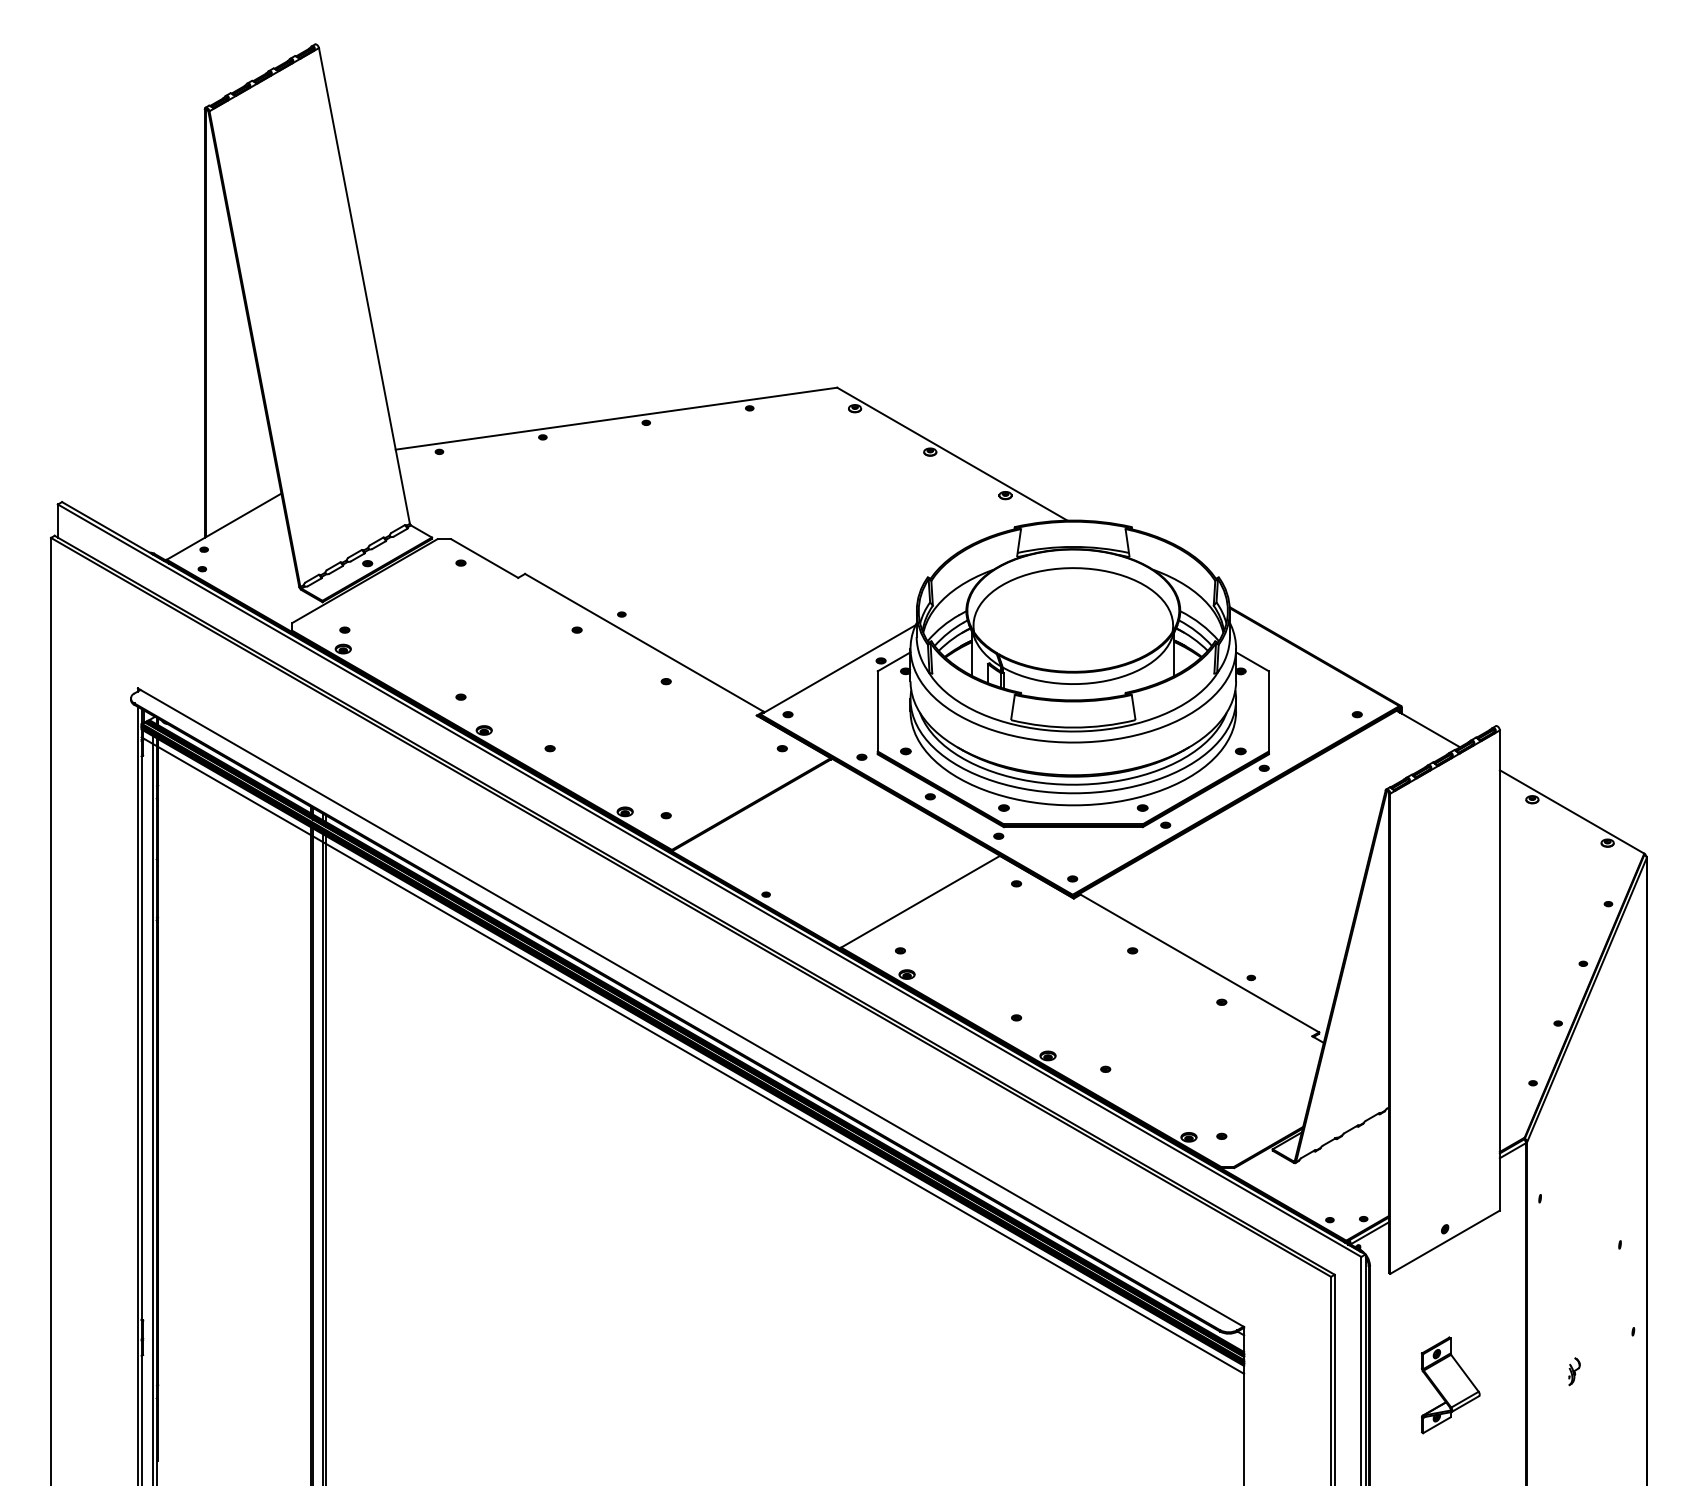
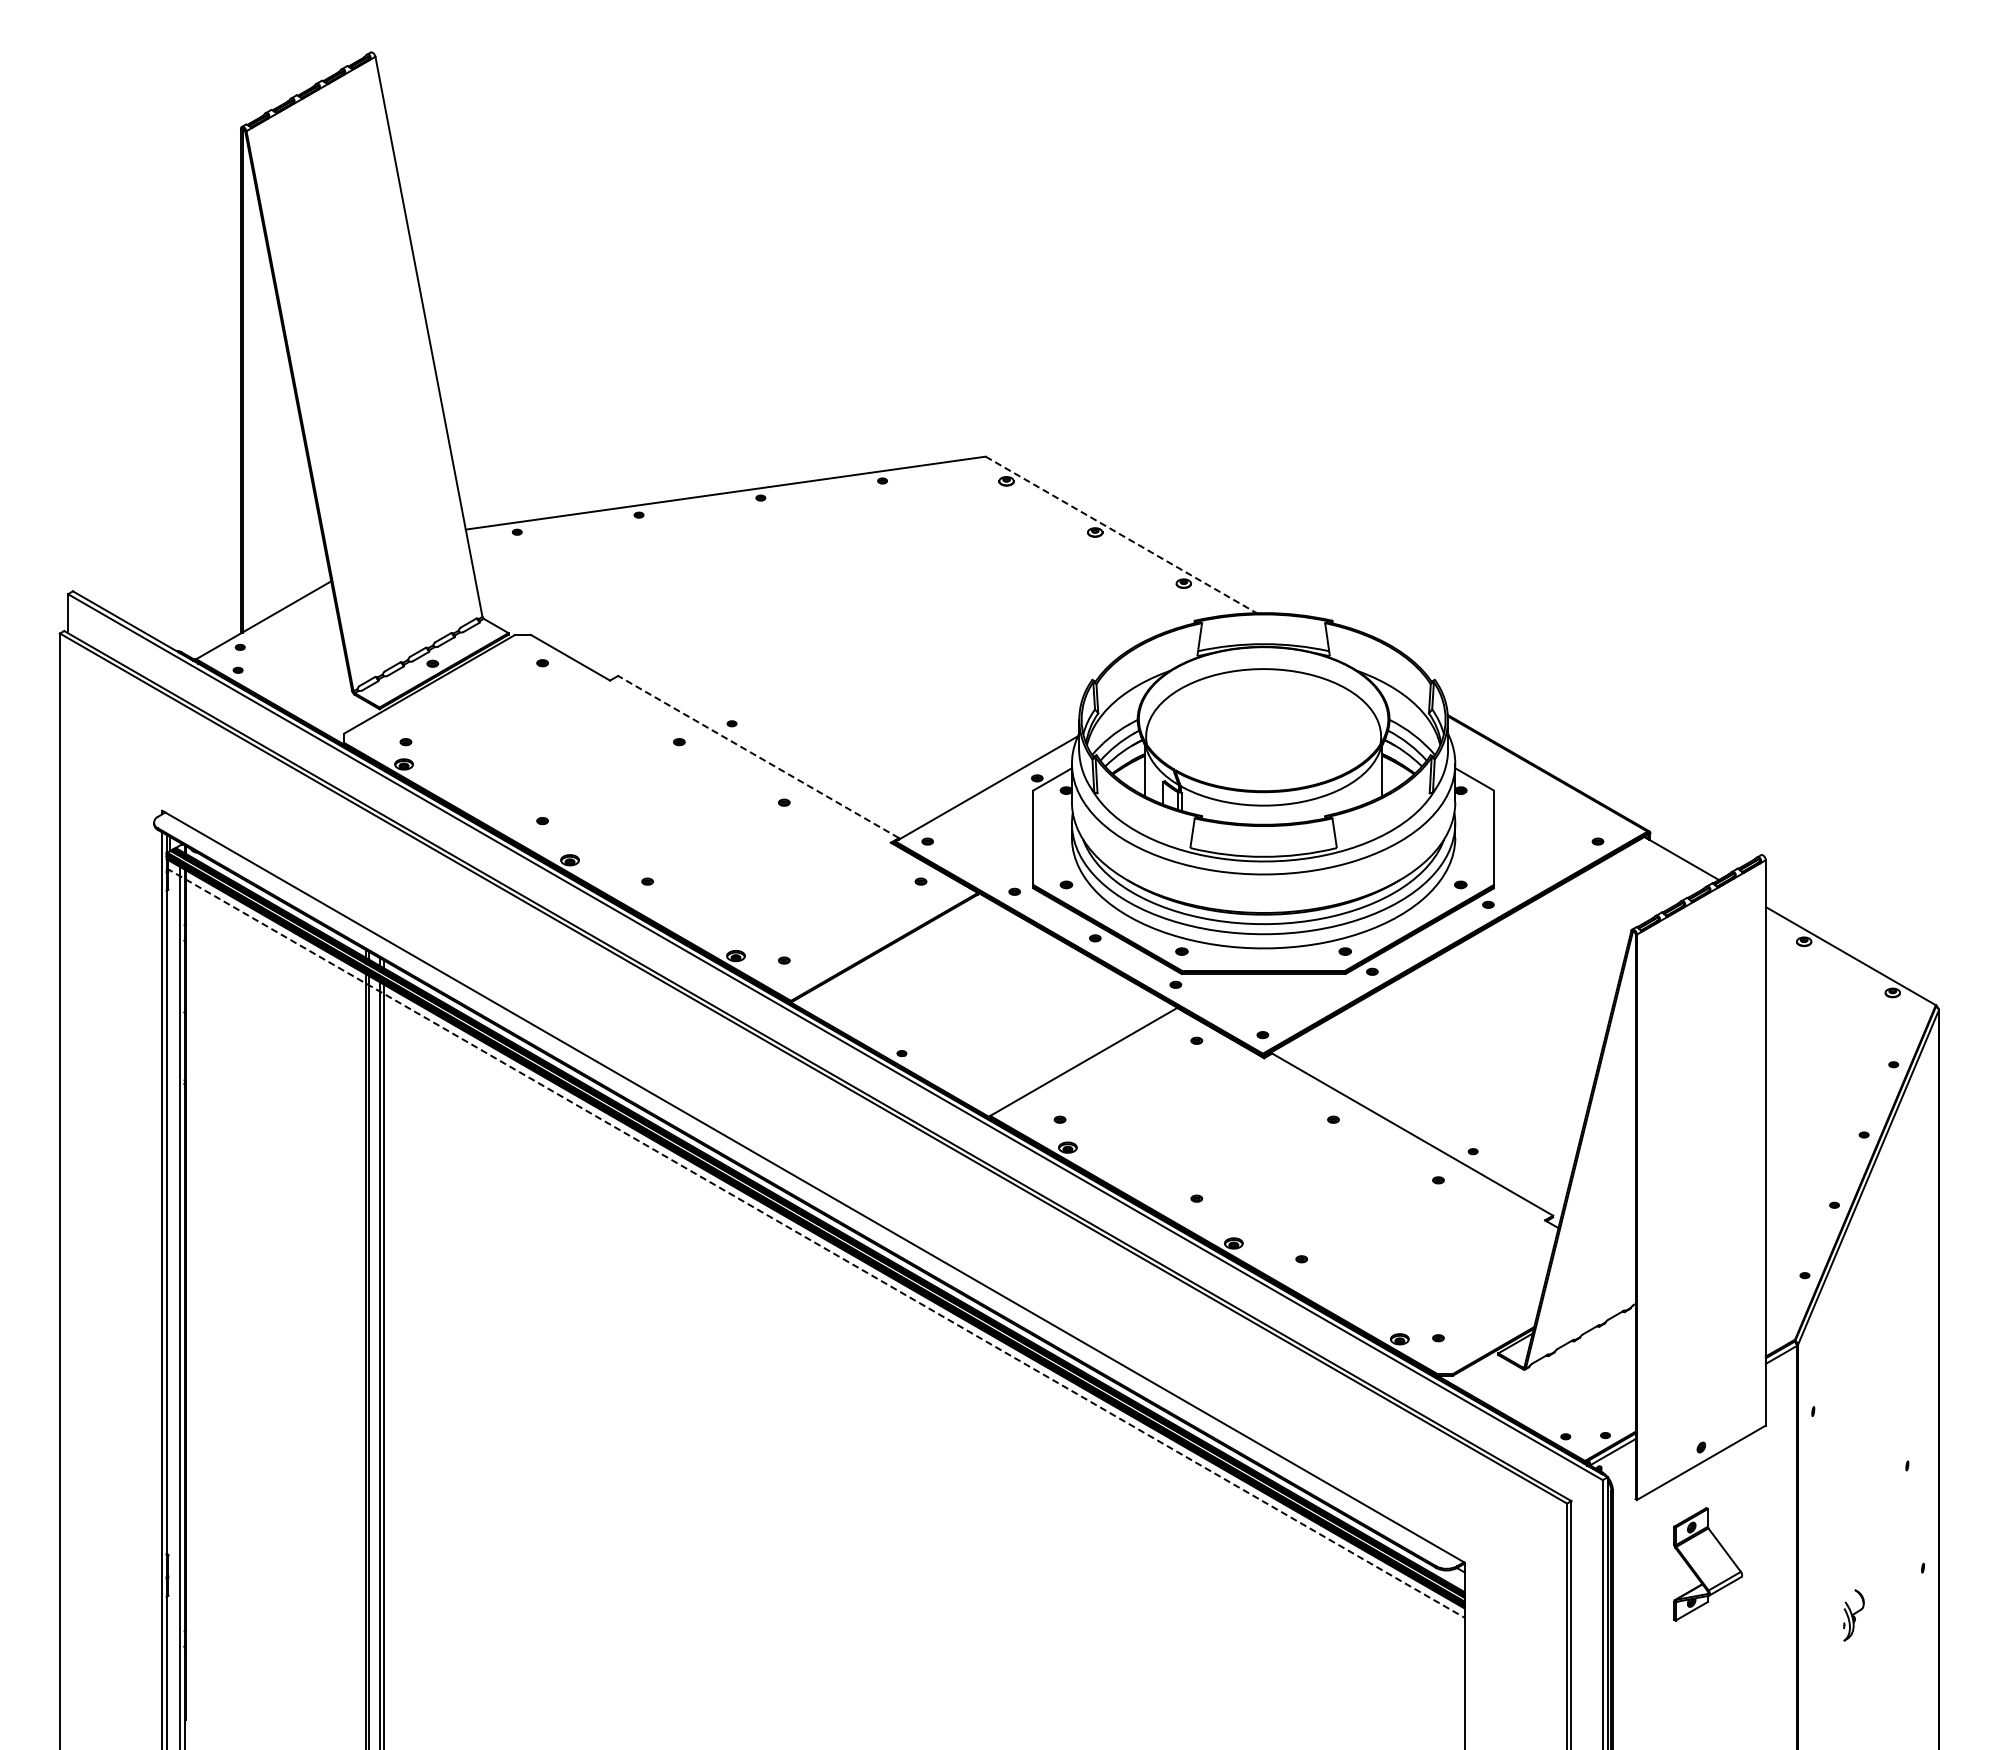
line: (952, 453) -> (1121, 534), solid -> dashed
line: (644, 642) -> (758, 756), solid -> dashed
line: (692, 1055) -> (815, 1243), solid -> dashed
part: (1574, 1371) -> (1853, 1614), size x1.6
part: (1450, 1385) -> (1707, 1564), moved

